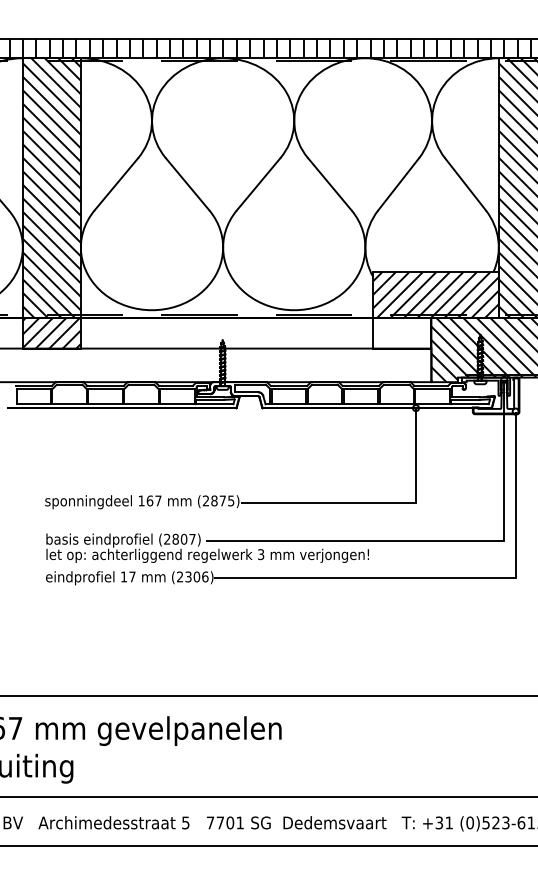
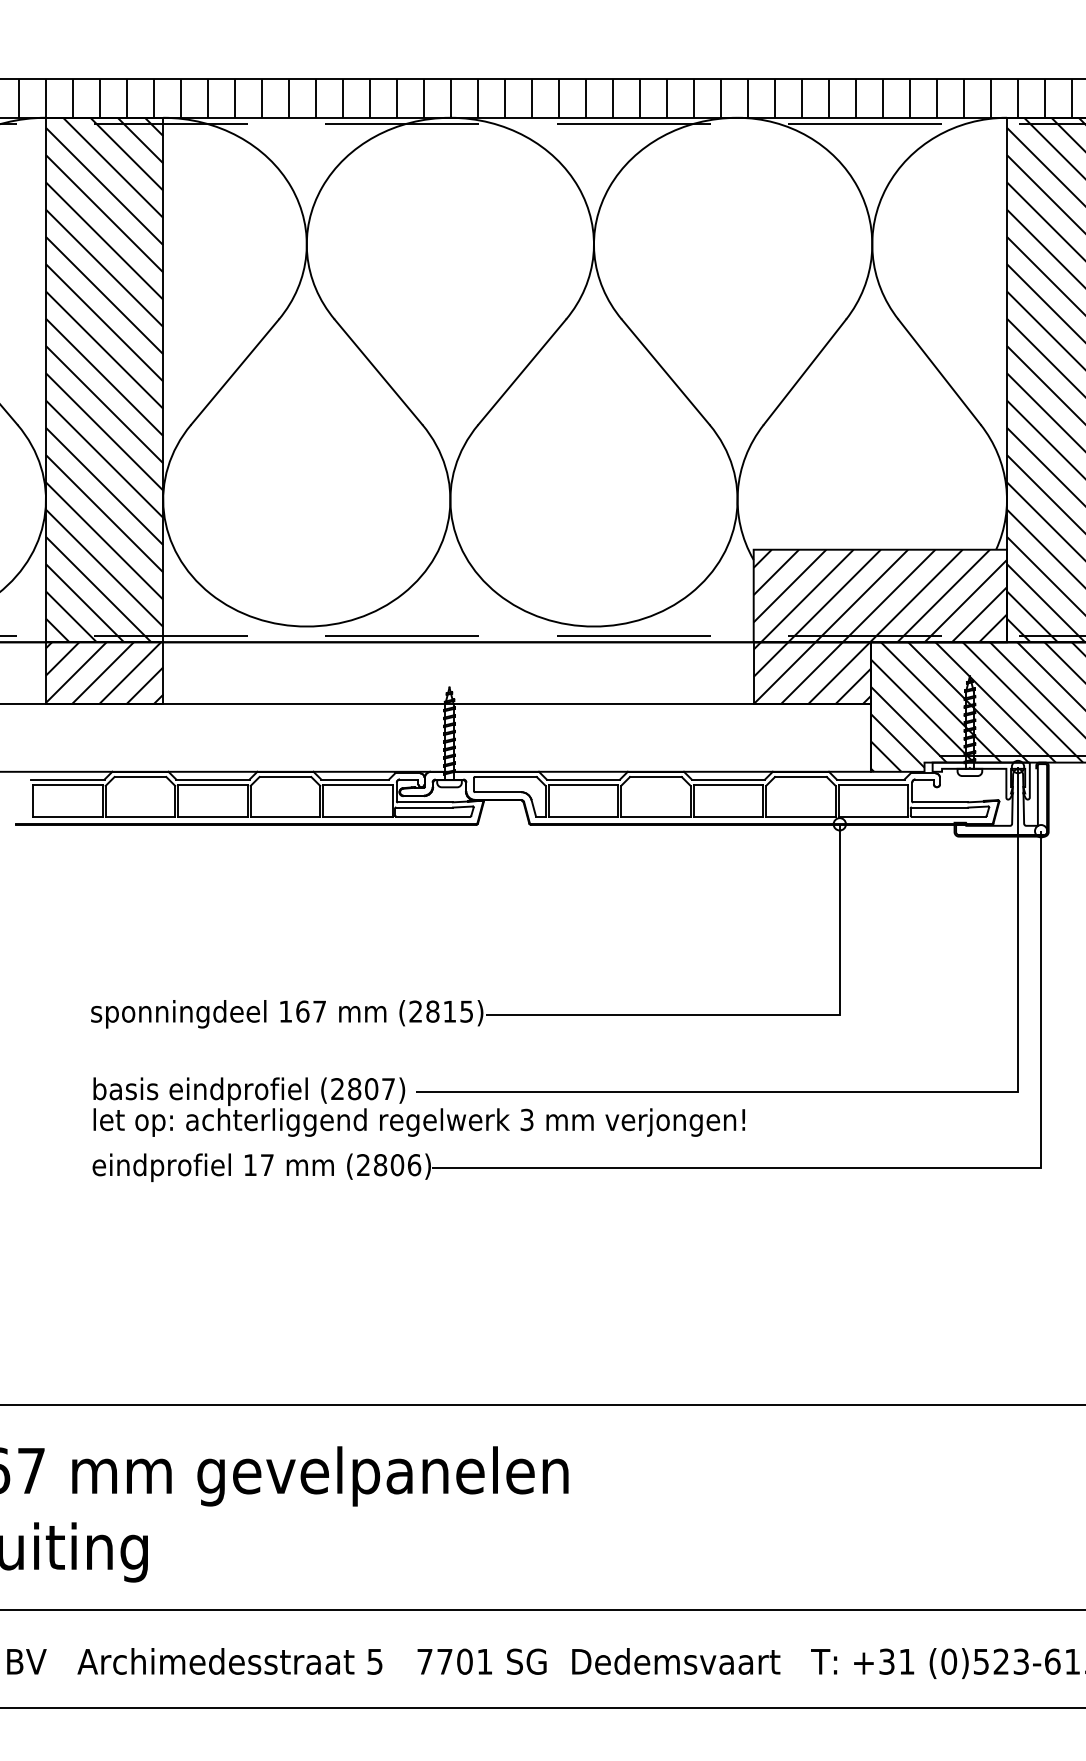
hatch: (402, 333) -> (812, 673), added
text: (222, 500) -> (449, 1010), (2875) -> (2815)
text: (188, 576) -> (380, 1164), (2306) -> (2806)

